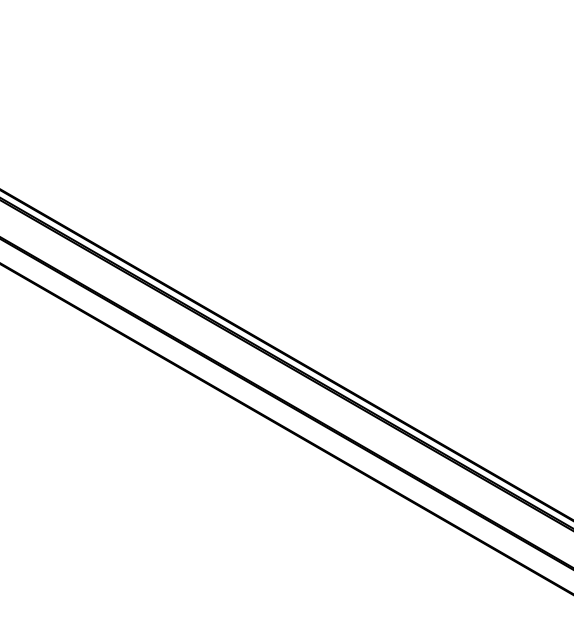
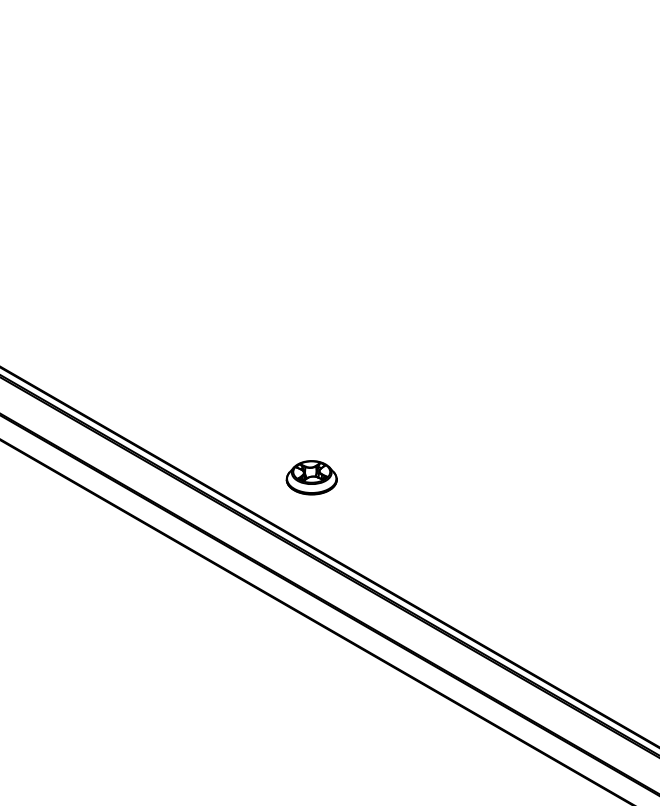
part: (264, 272) -> (311, 477), added

